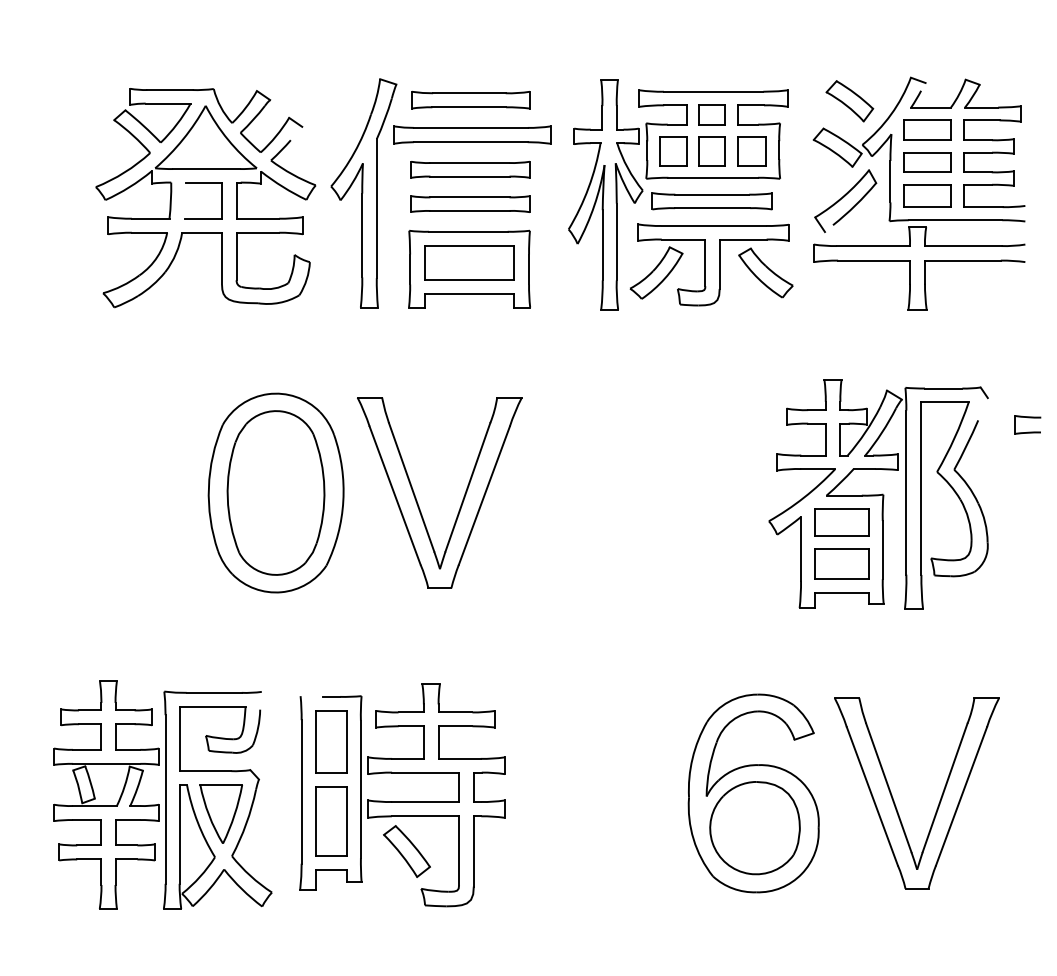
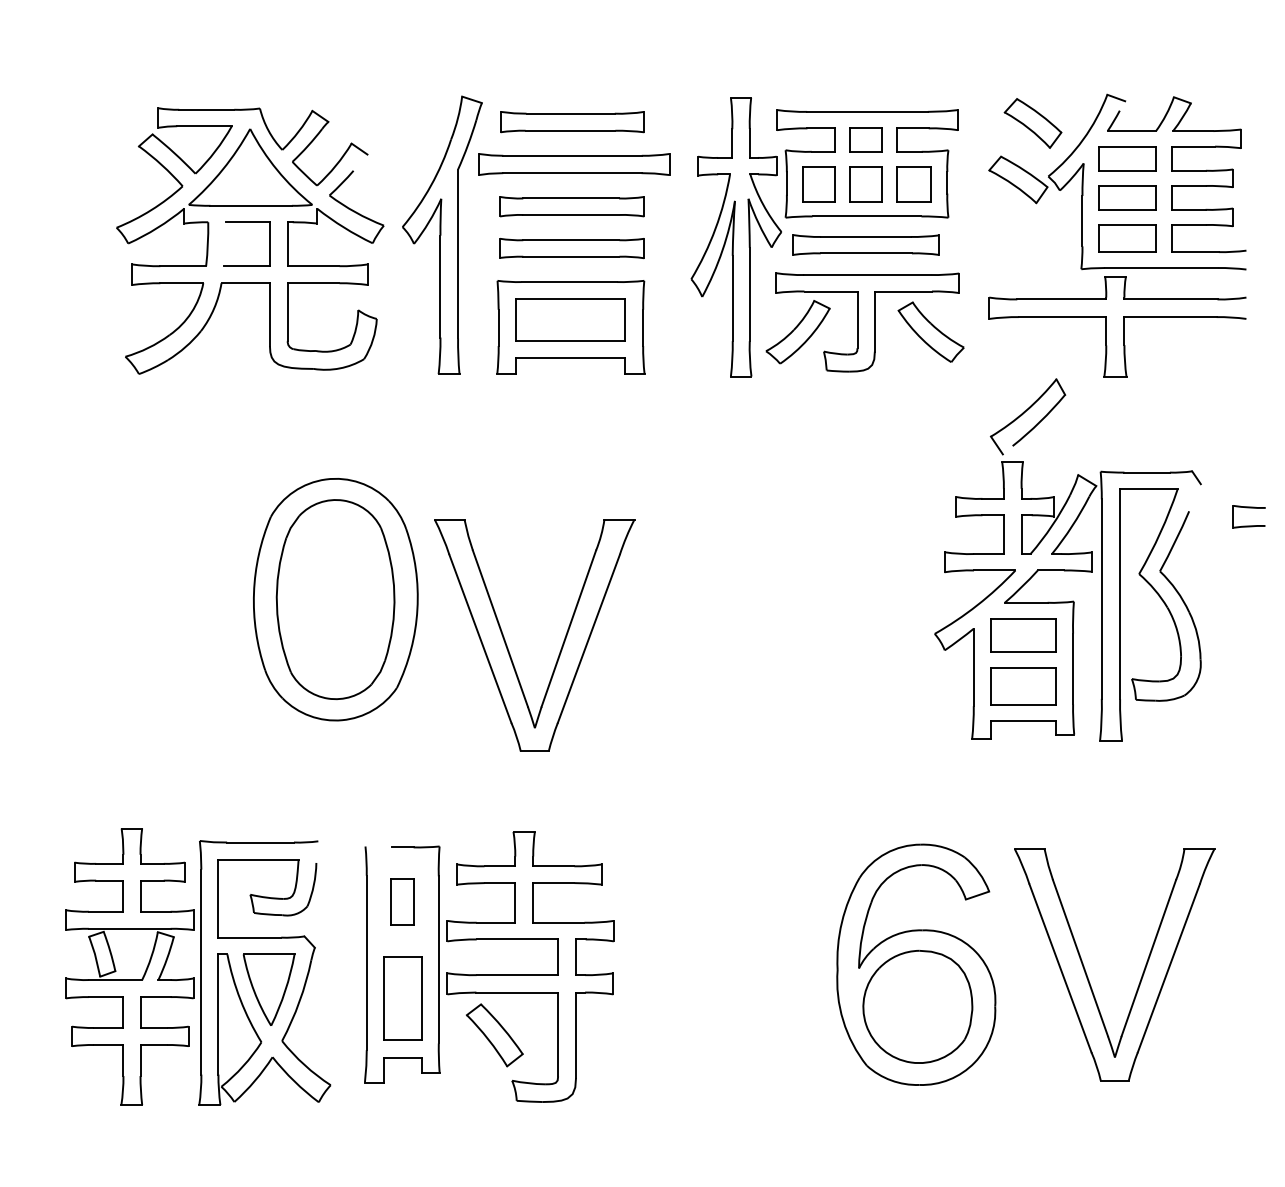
part: (845, 200) -> (1027, 416), moved
part: (417, 501) -> (507, 645), moved
part: (331, 741) -> (402, 901), size x0.6

